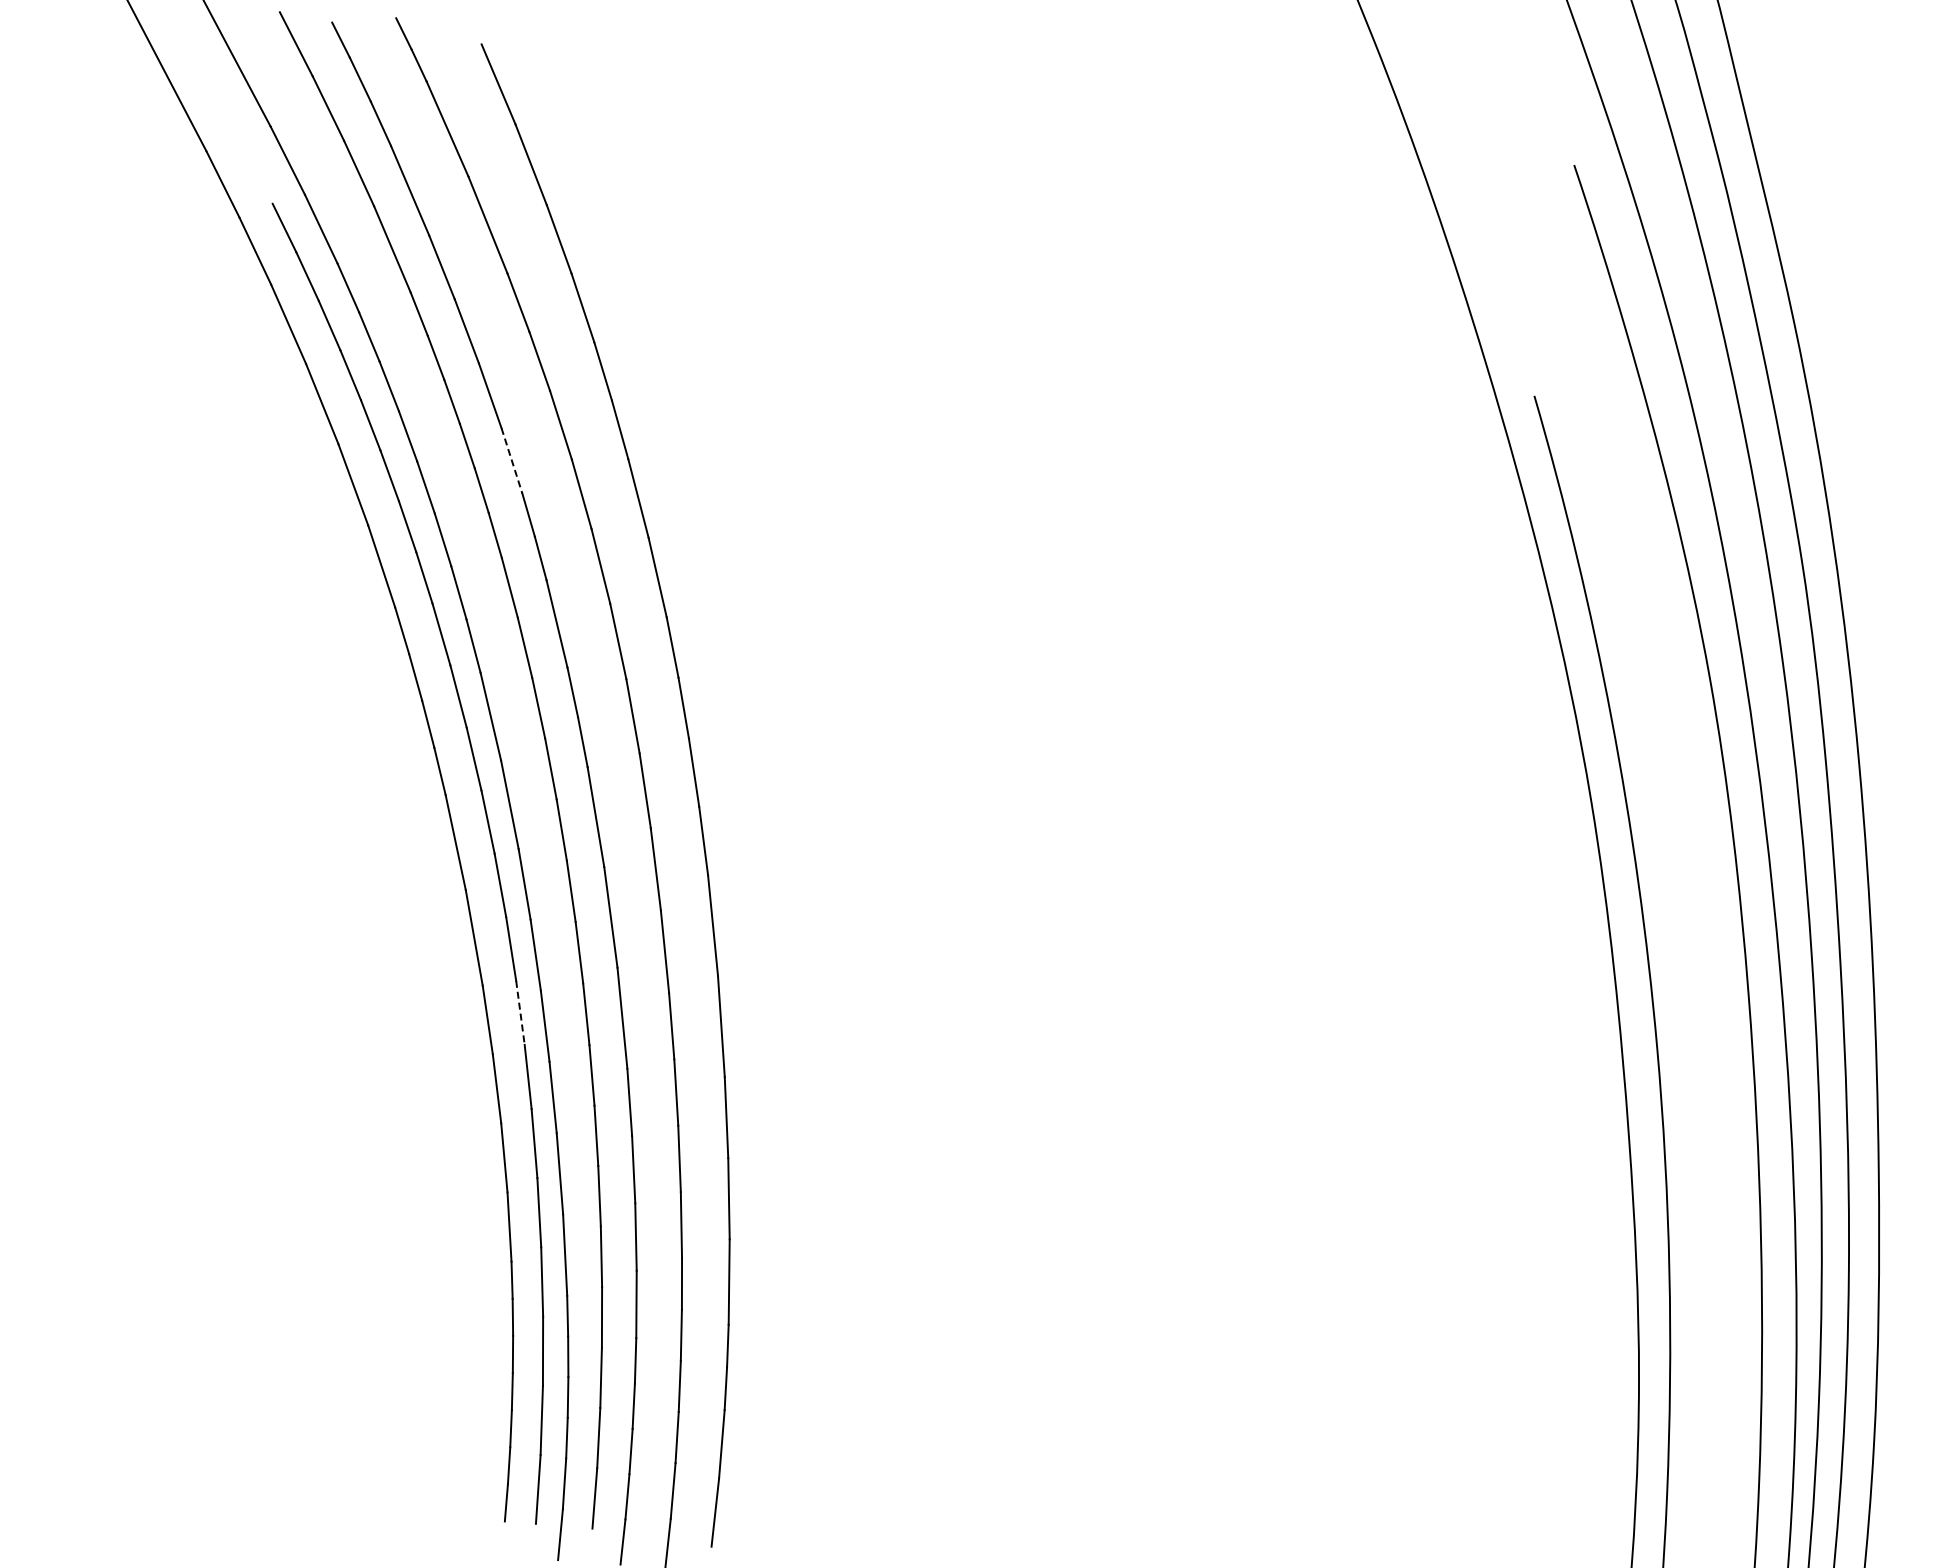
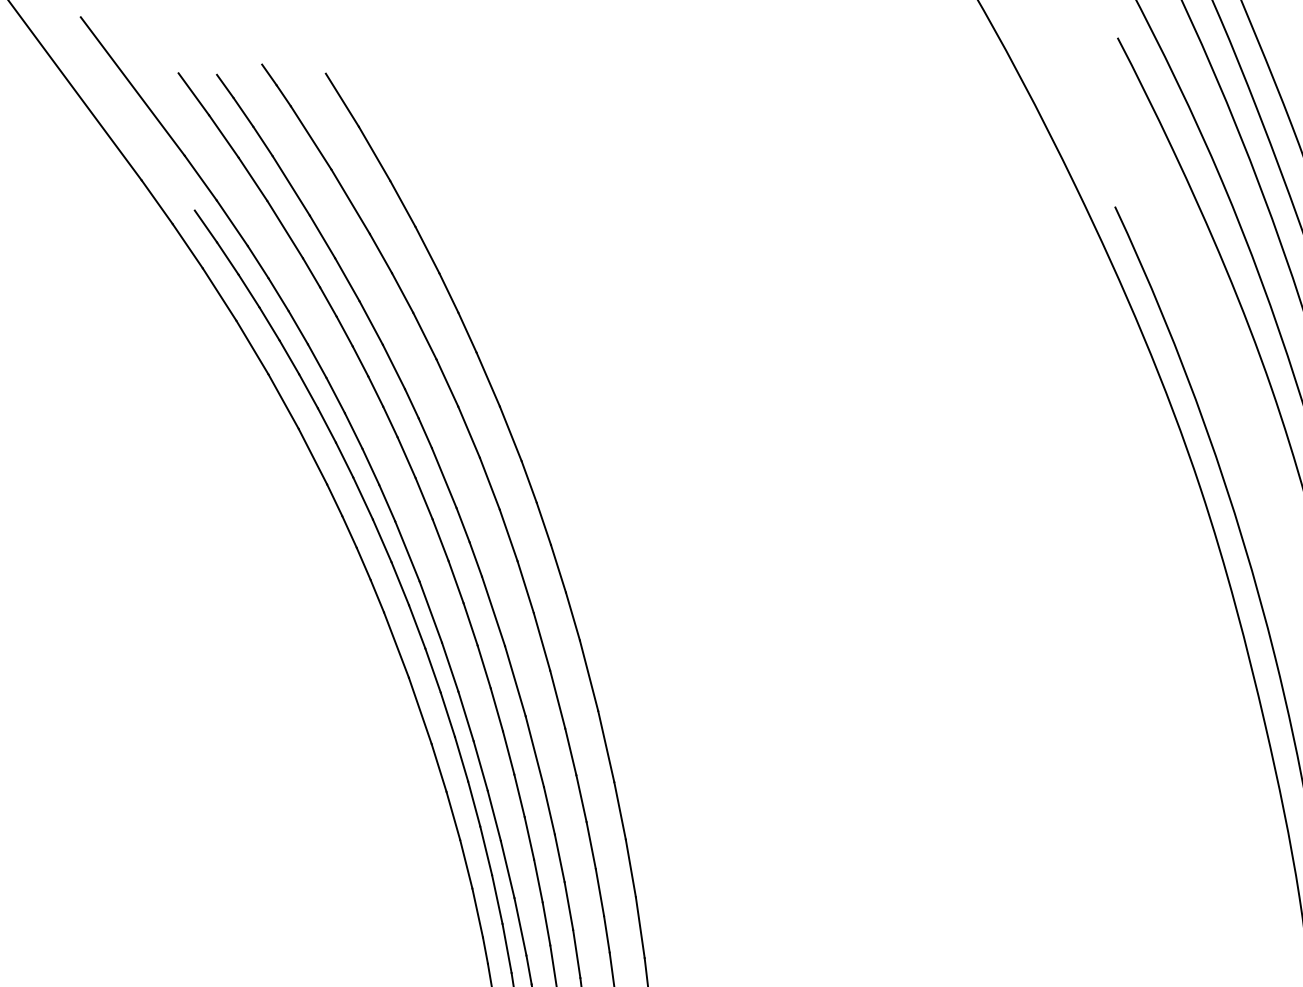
line: (512, 461) -> (394, 367), dashed -> solid
line: (520, 1013) -> (461, 759), dashed -> solid

